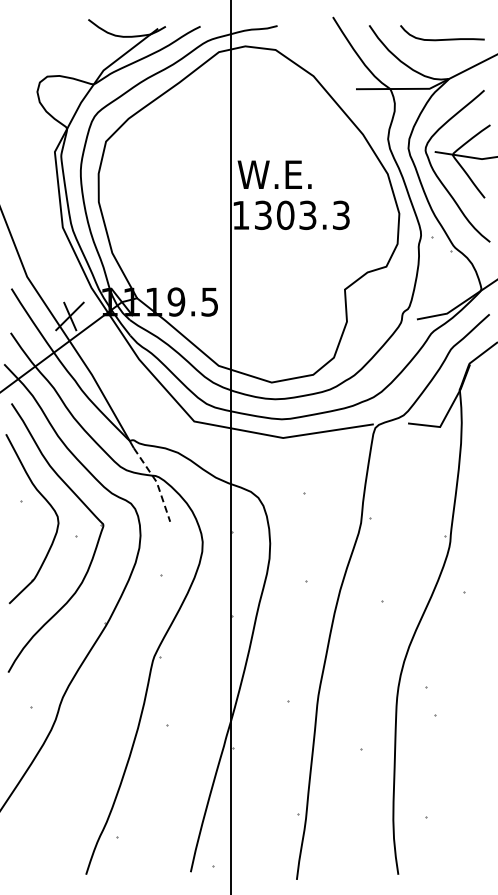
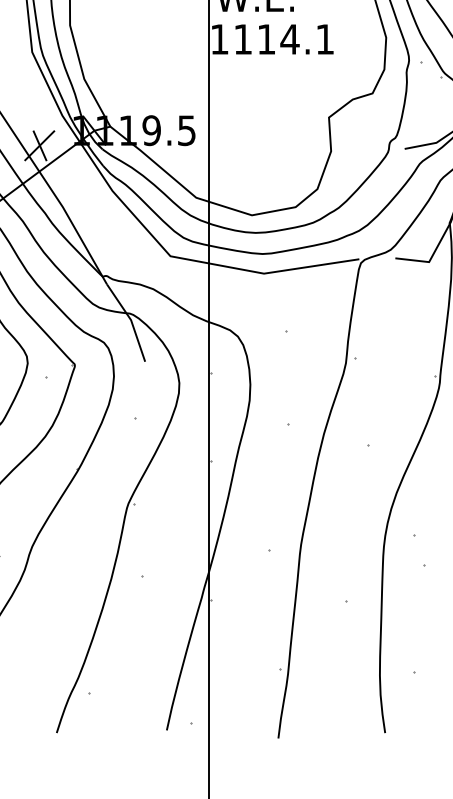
text: (302, 215) -> (284, 39), 1303.3 -> 1114.1
line: (156, 482) -> (130, 320), dashed -> solid

